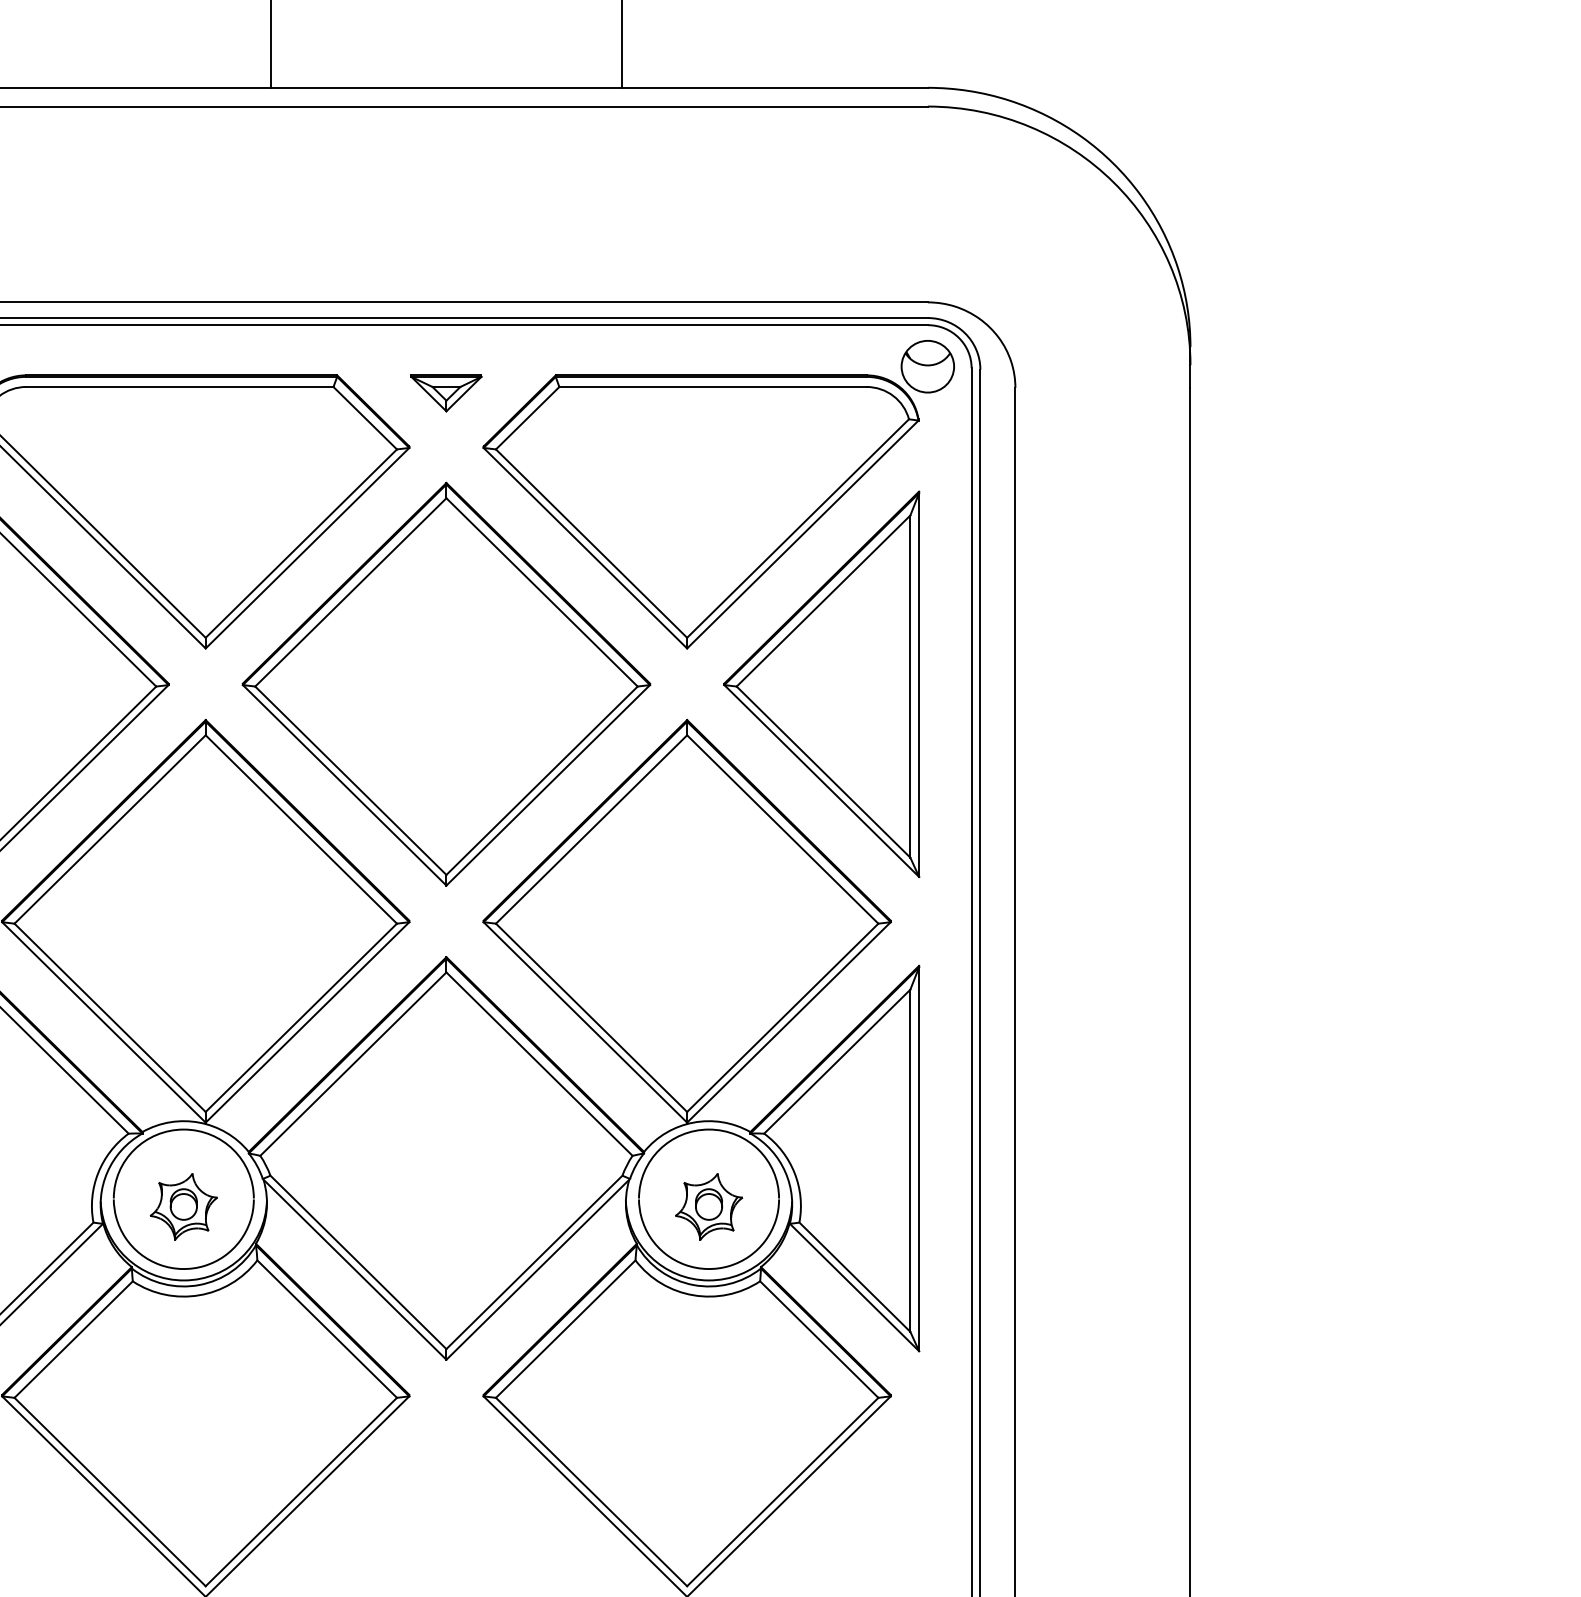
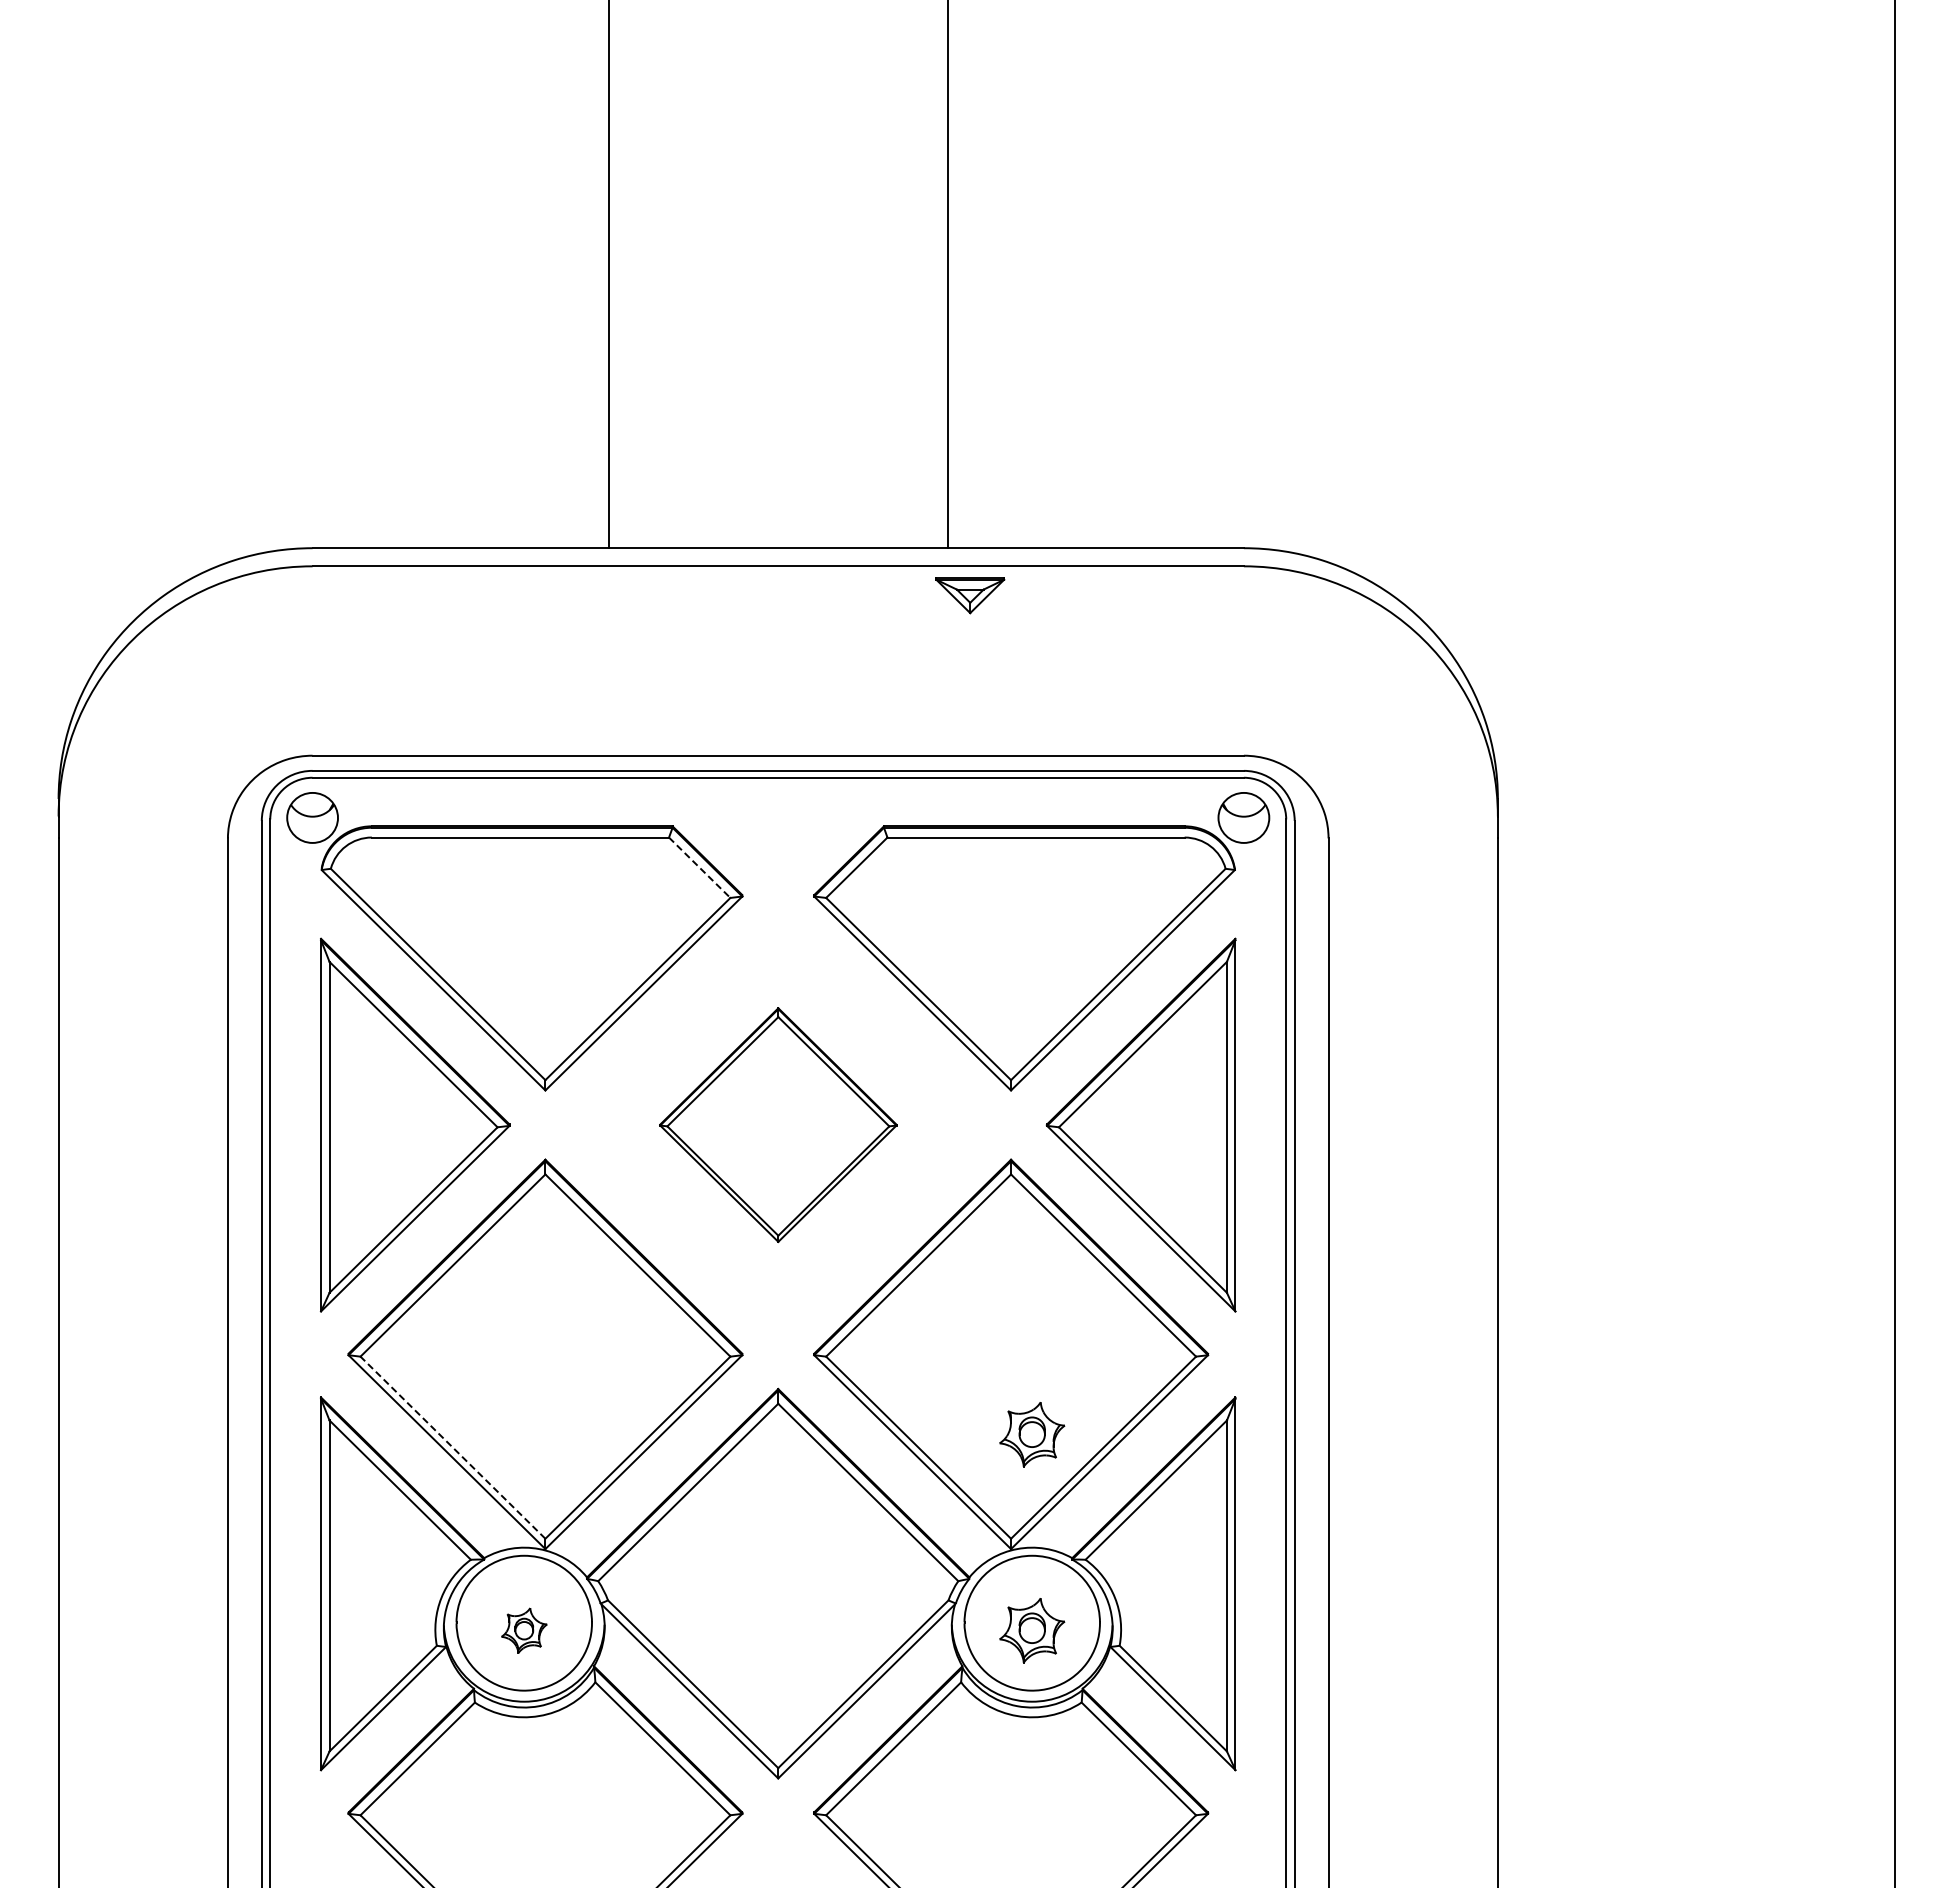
part: (446, 393) -> (970, 595), moved
line: (366, 418) -> (700, 868), solid -> dashed
part: (446, 683) -> (778, 1124), size x0.6
part: (709, 1004) -> (1032, 1434), added
line: (109, 1017) -> (452, 1447), solid -> dashed
part: (184, 1206) -> (524, 1630), size x0.7

